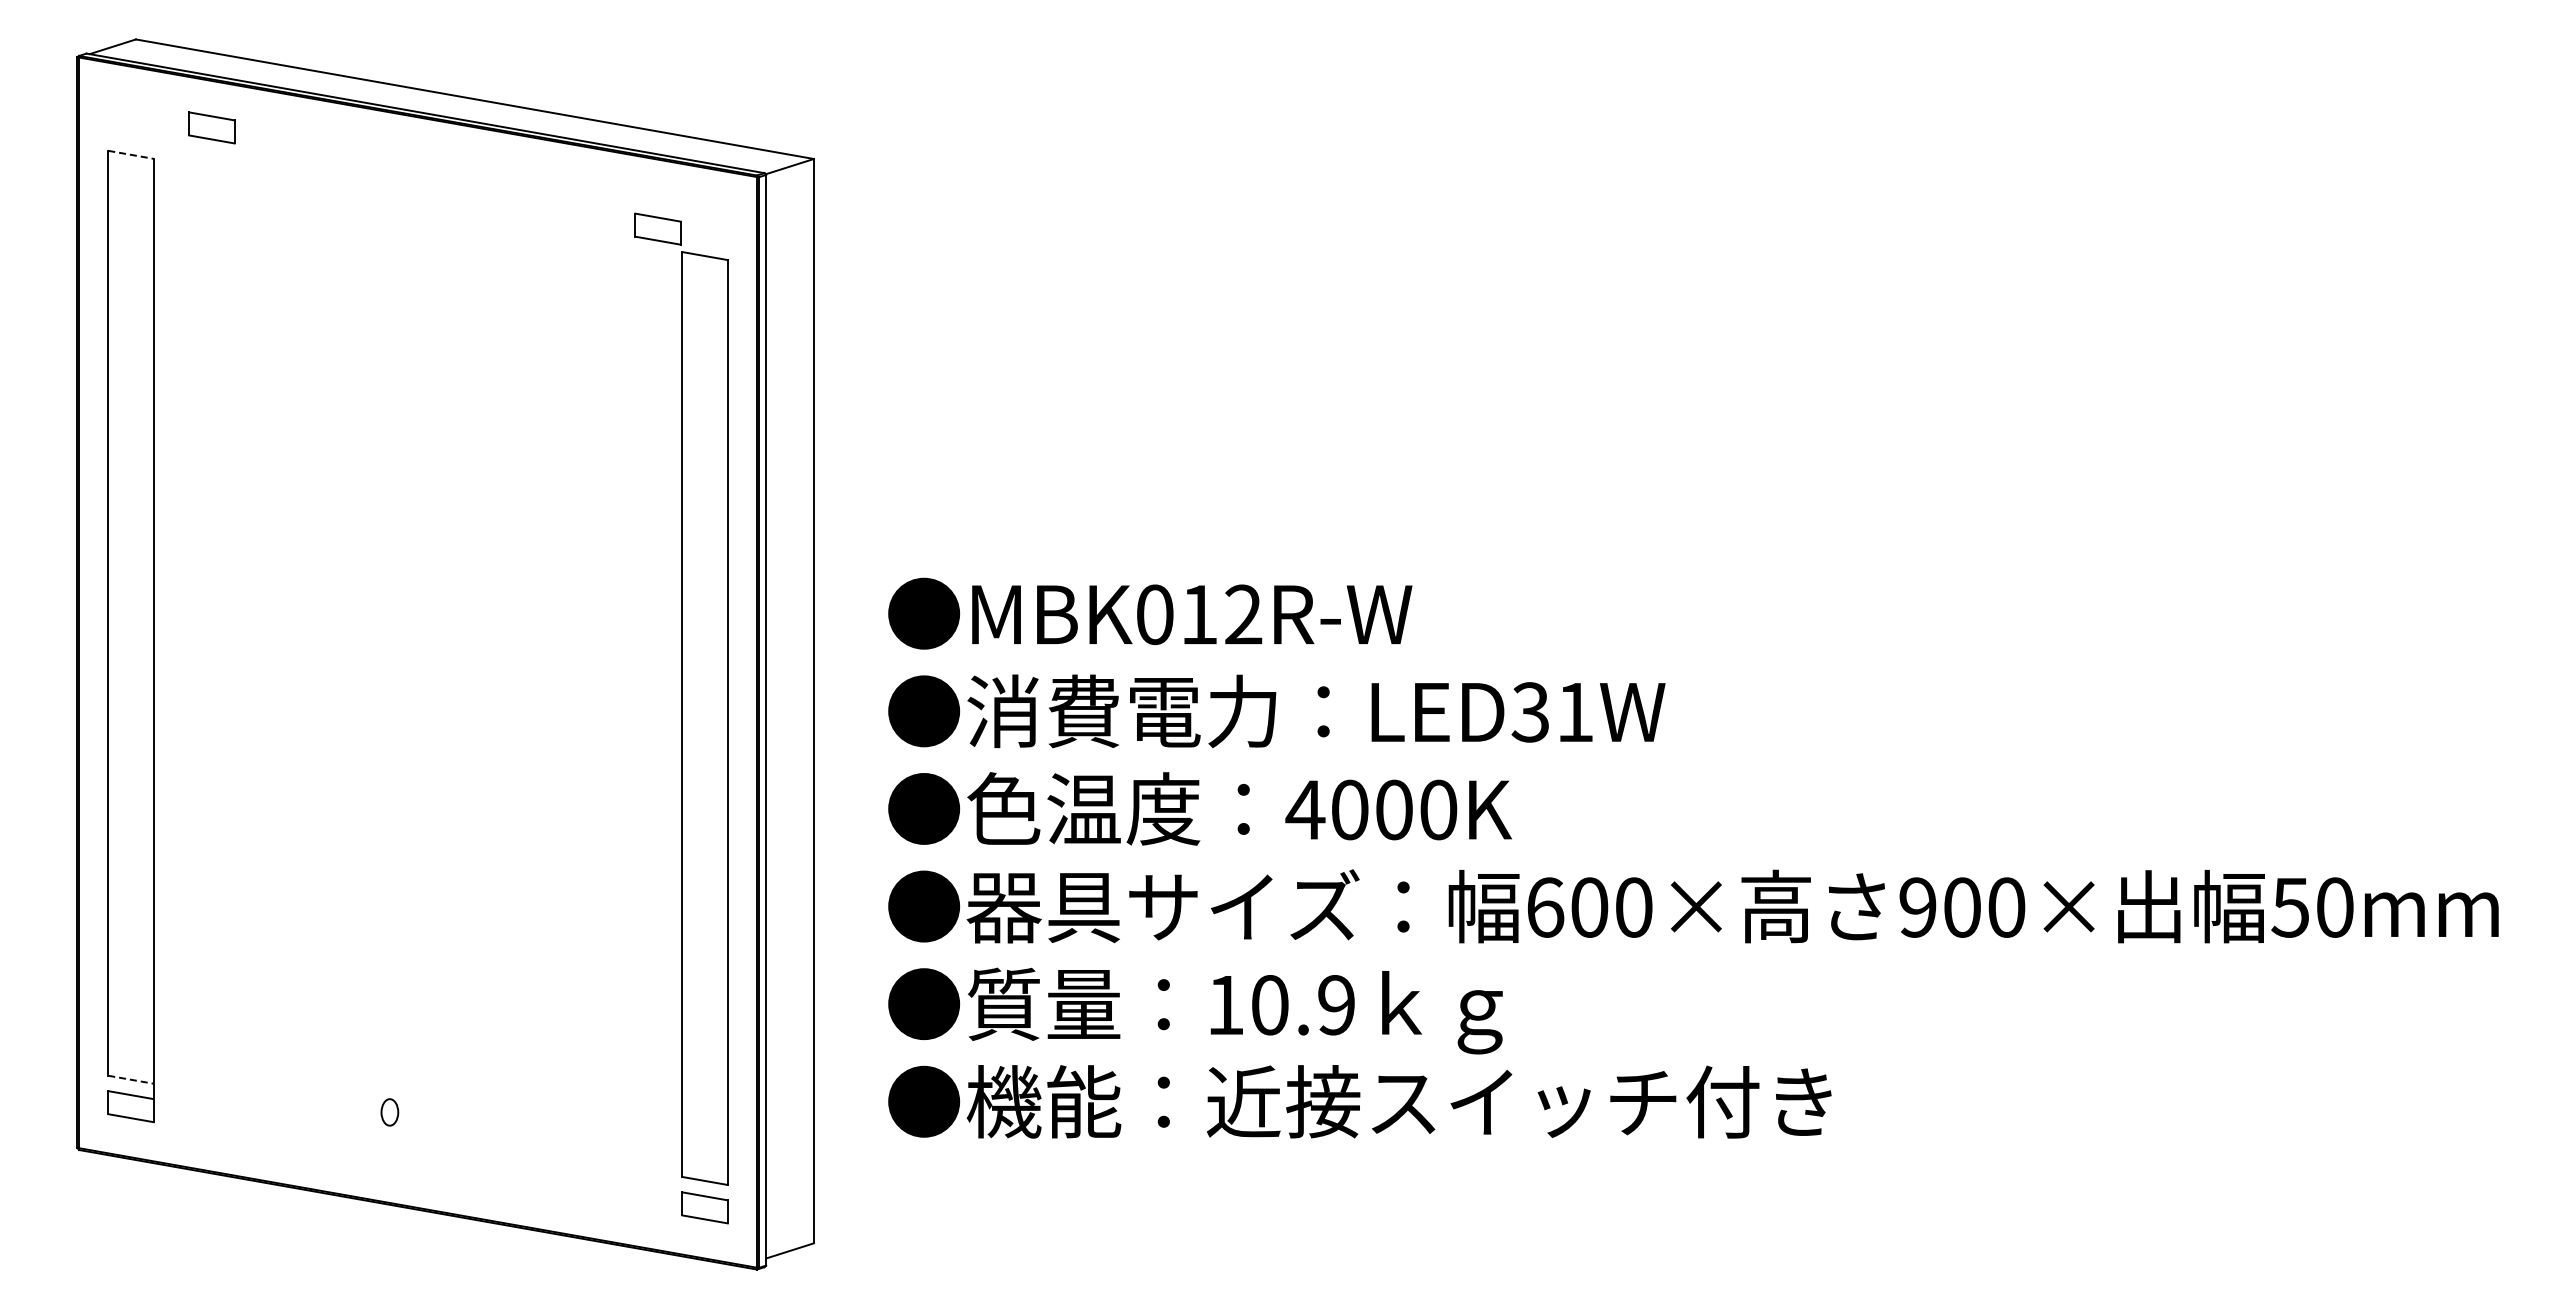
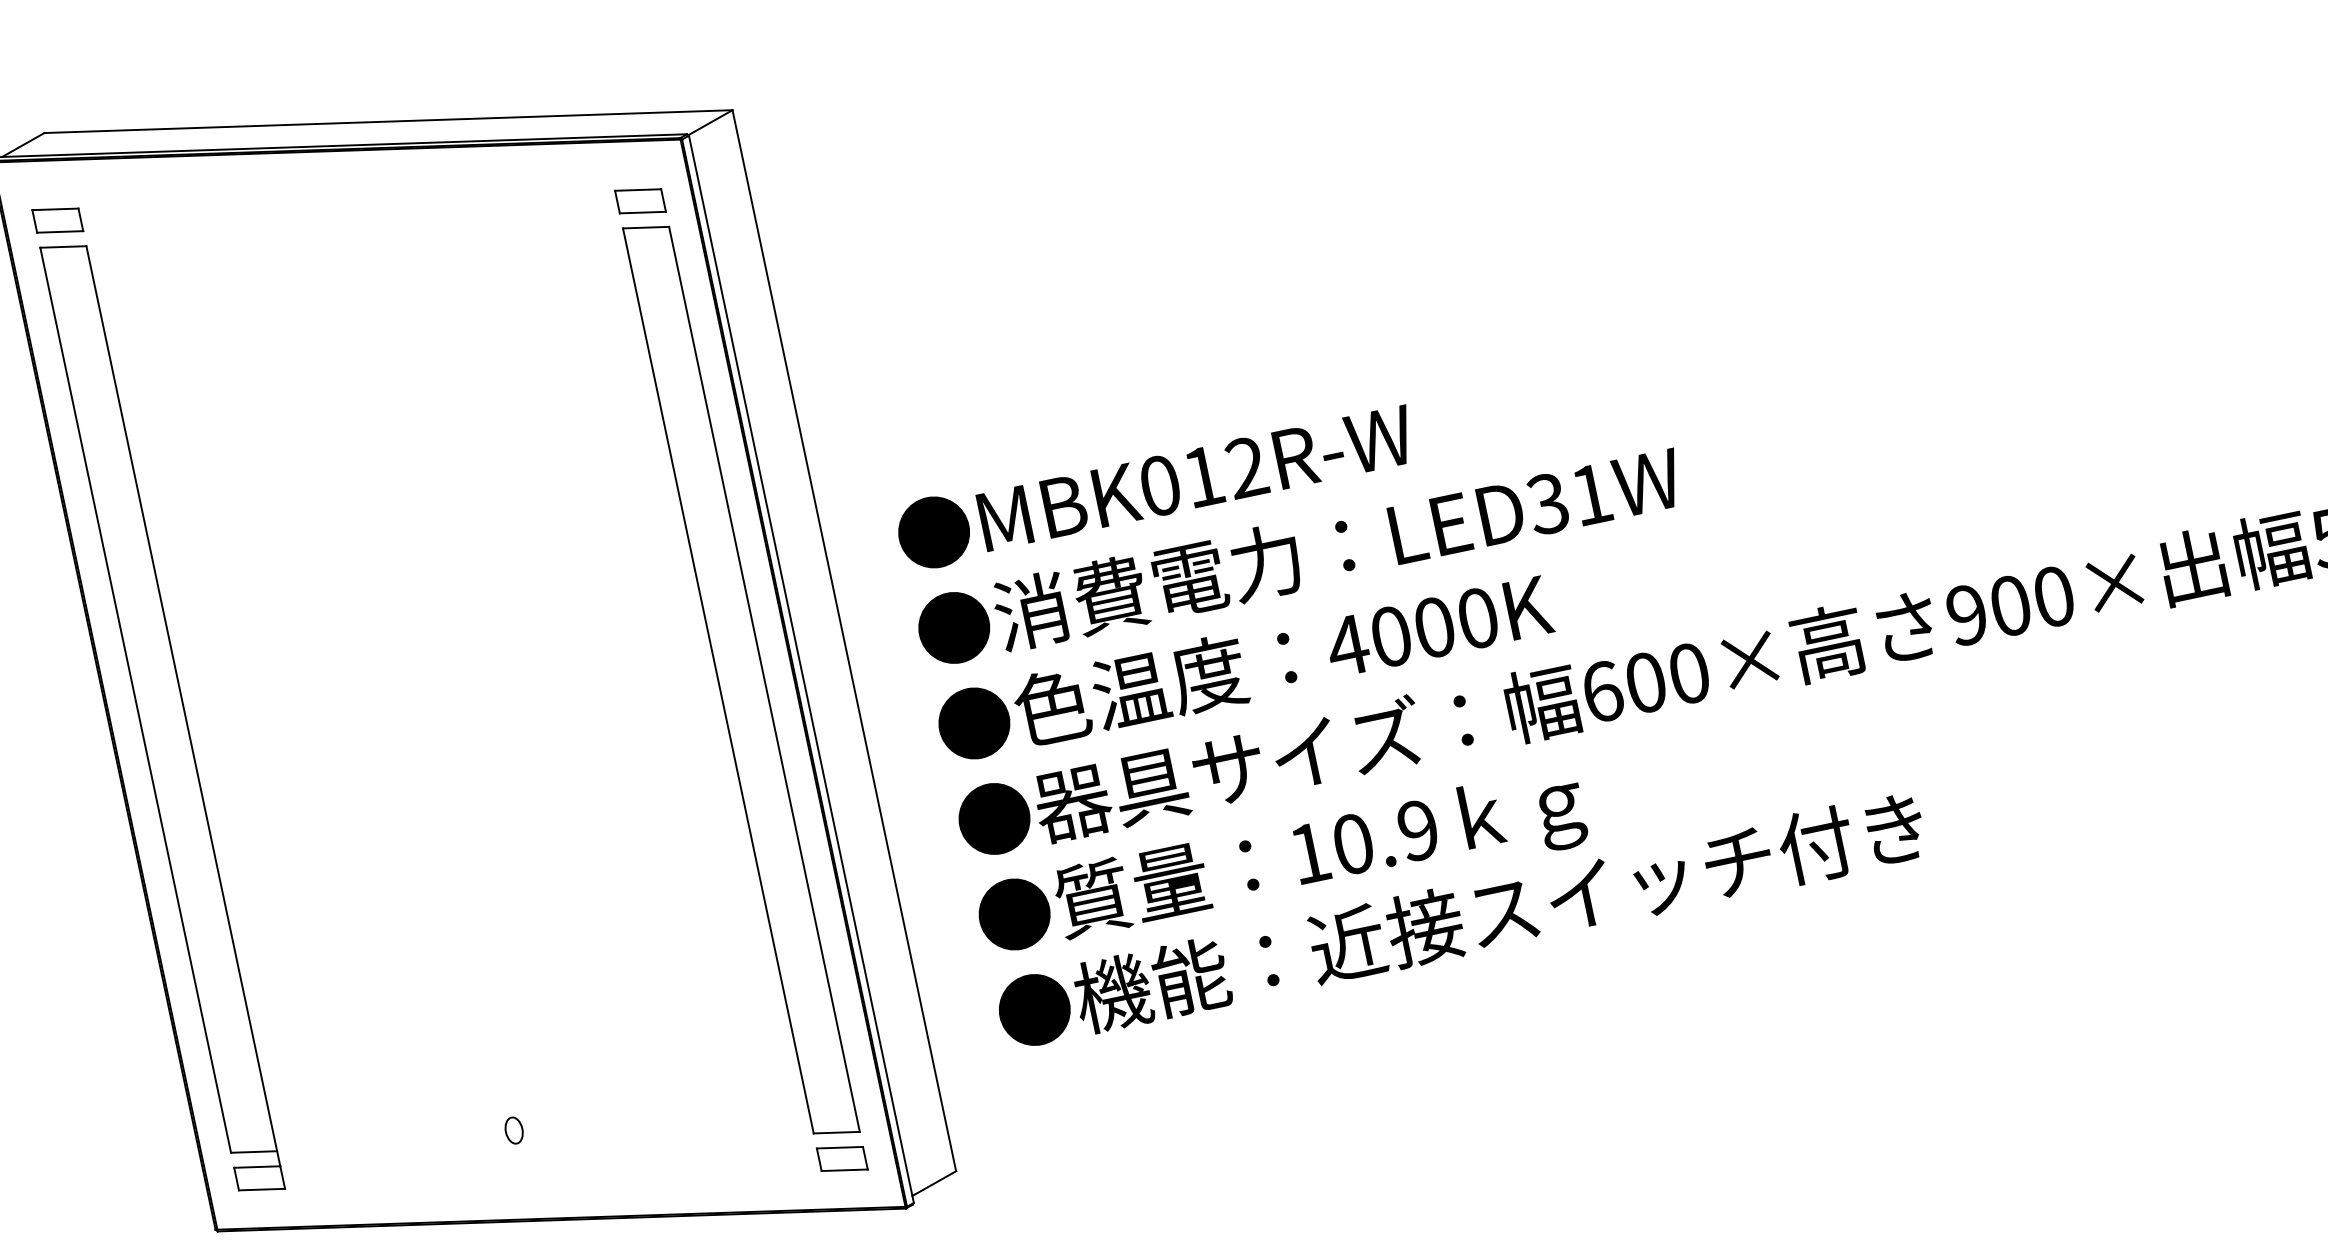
part: (211, 127) -> (57, 220), moved
line: (131, 154) -> (63, 246), dashed -> solid
part: (657, 228) -> (639, 200), moved
line: (131, 1079) -> (254, 1151), dashed -> solid

